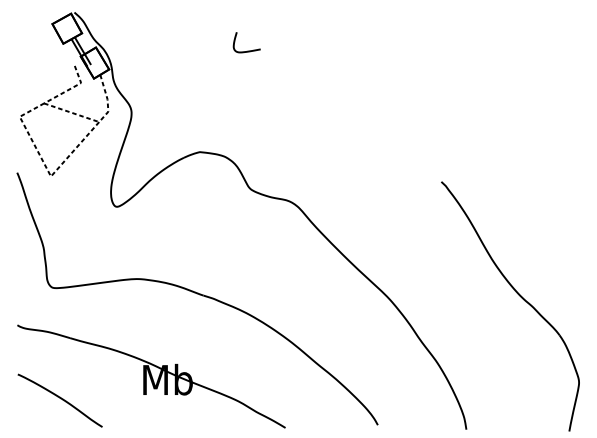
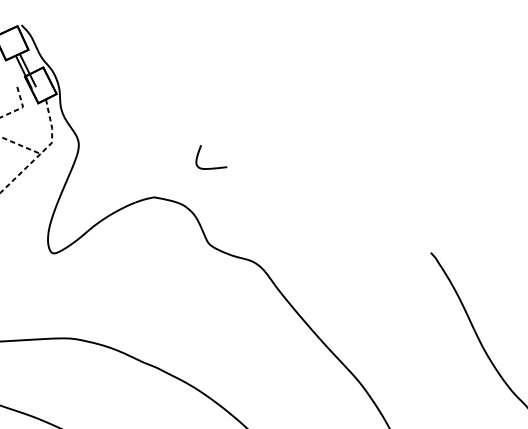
curve: (247, 50) -> (211, 167), moved

